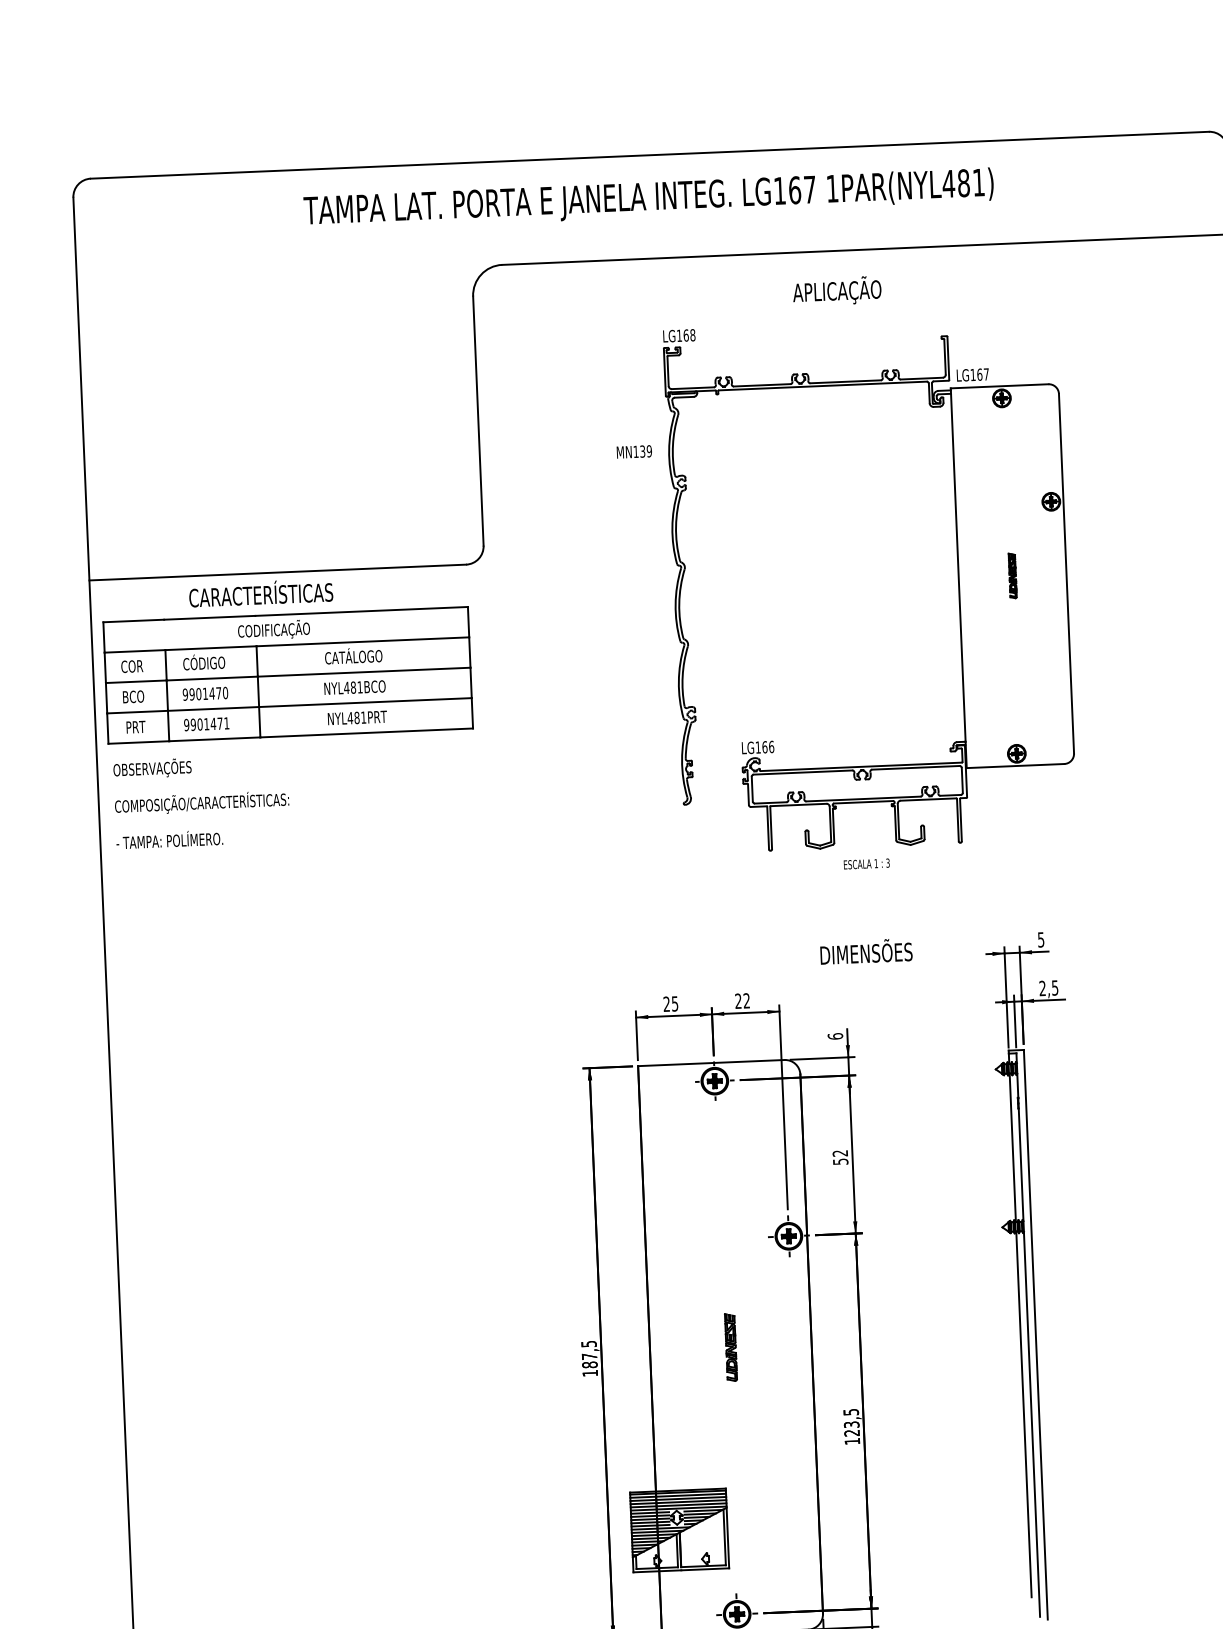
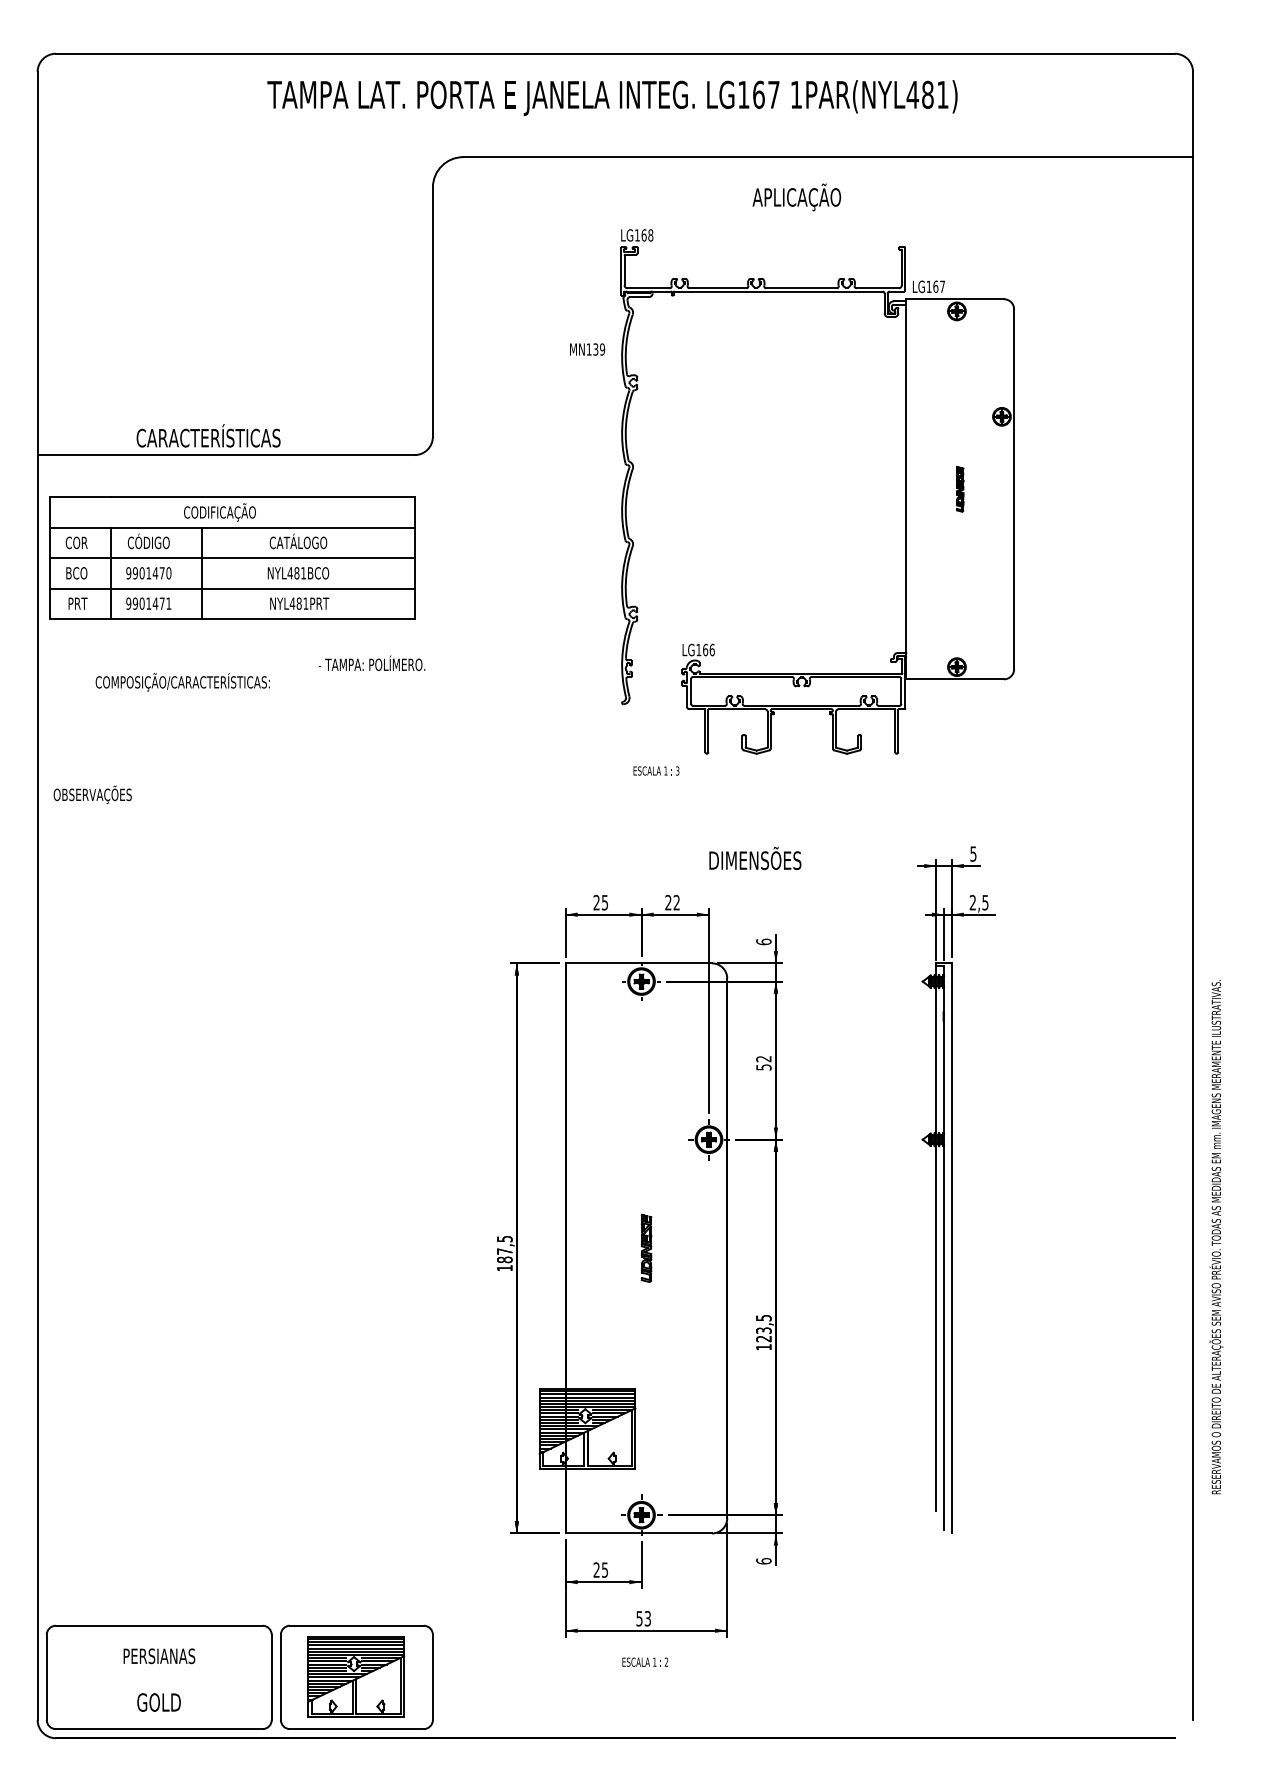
text: (260, 592) -> (208, 435), moved
text: (152, 768) -> (92, 794), moved
text: (201, 803) -> (182, 682), moved
text: (170, 839) -> (372, 663), moved
text: (866, 863) -> (656, 770), moved
text: (866, 951) -> (755, 858), moved

